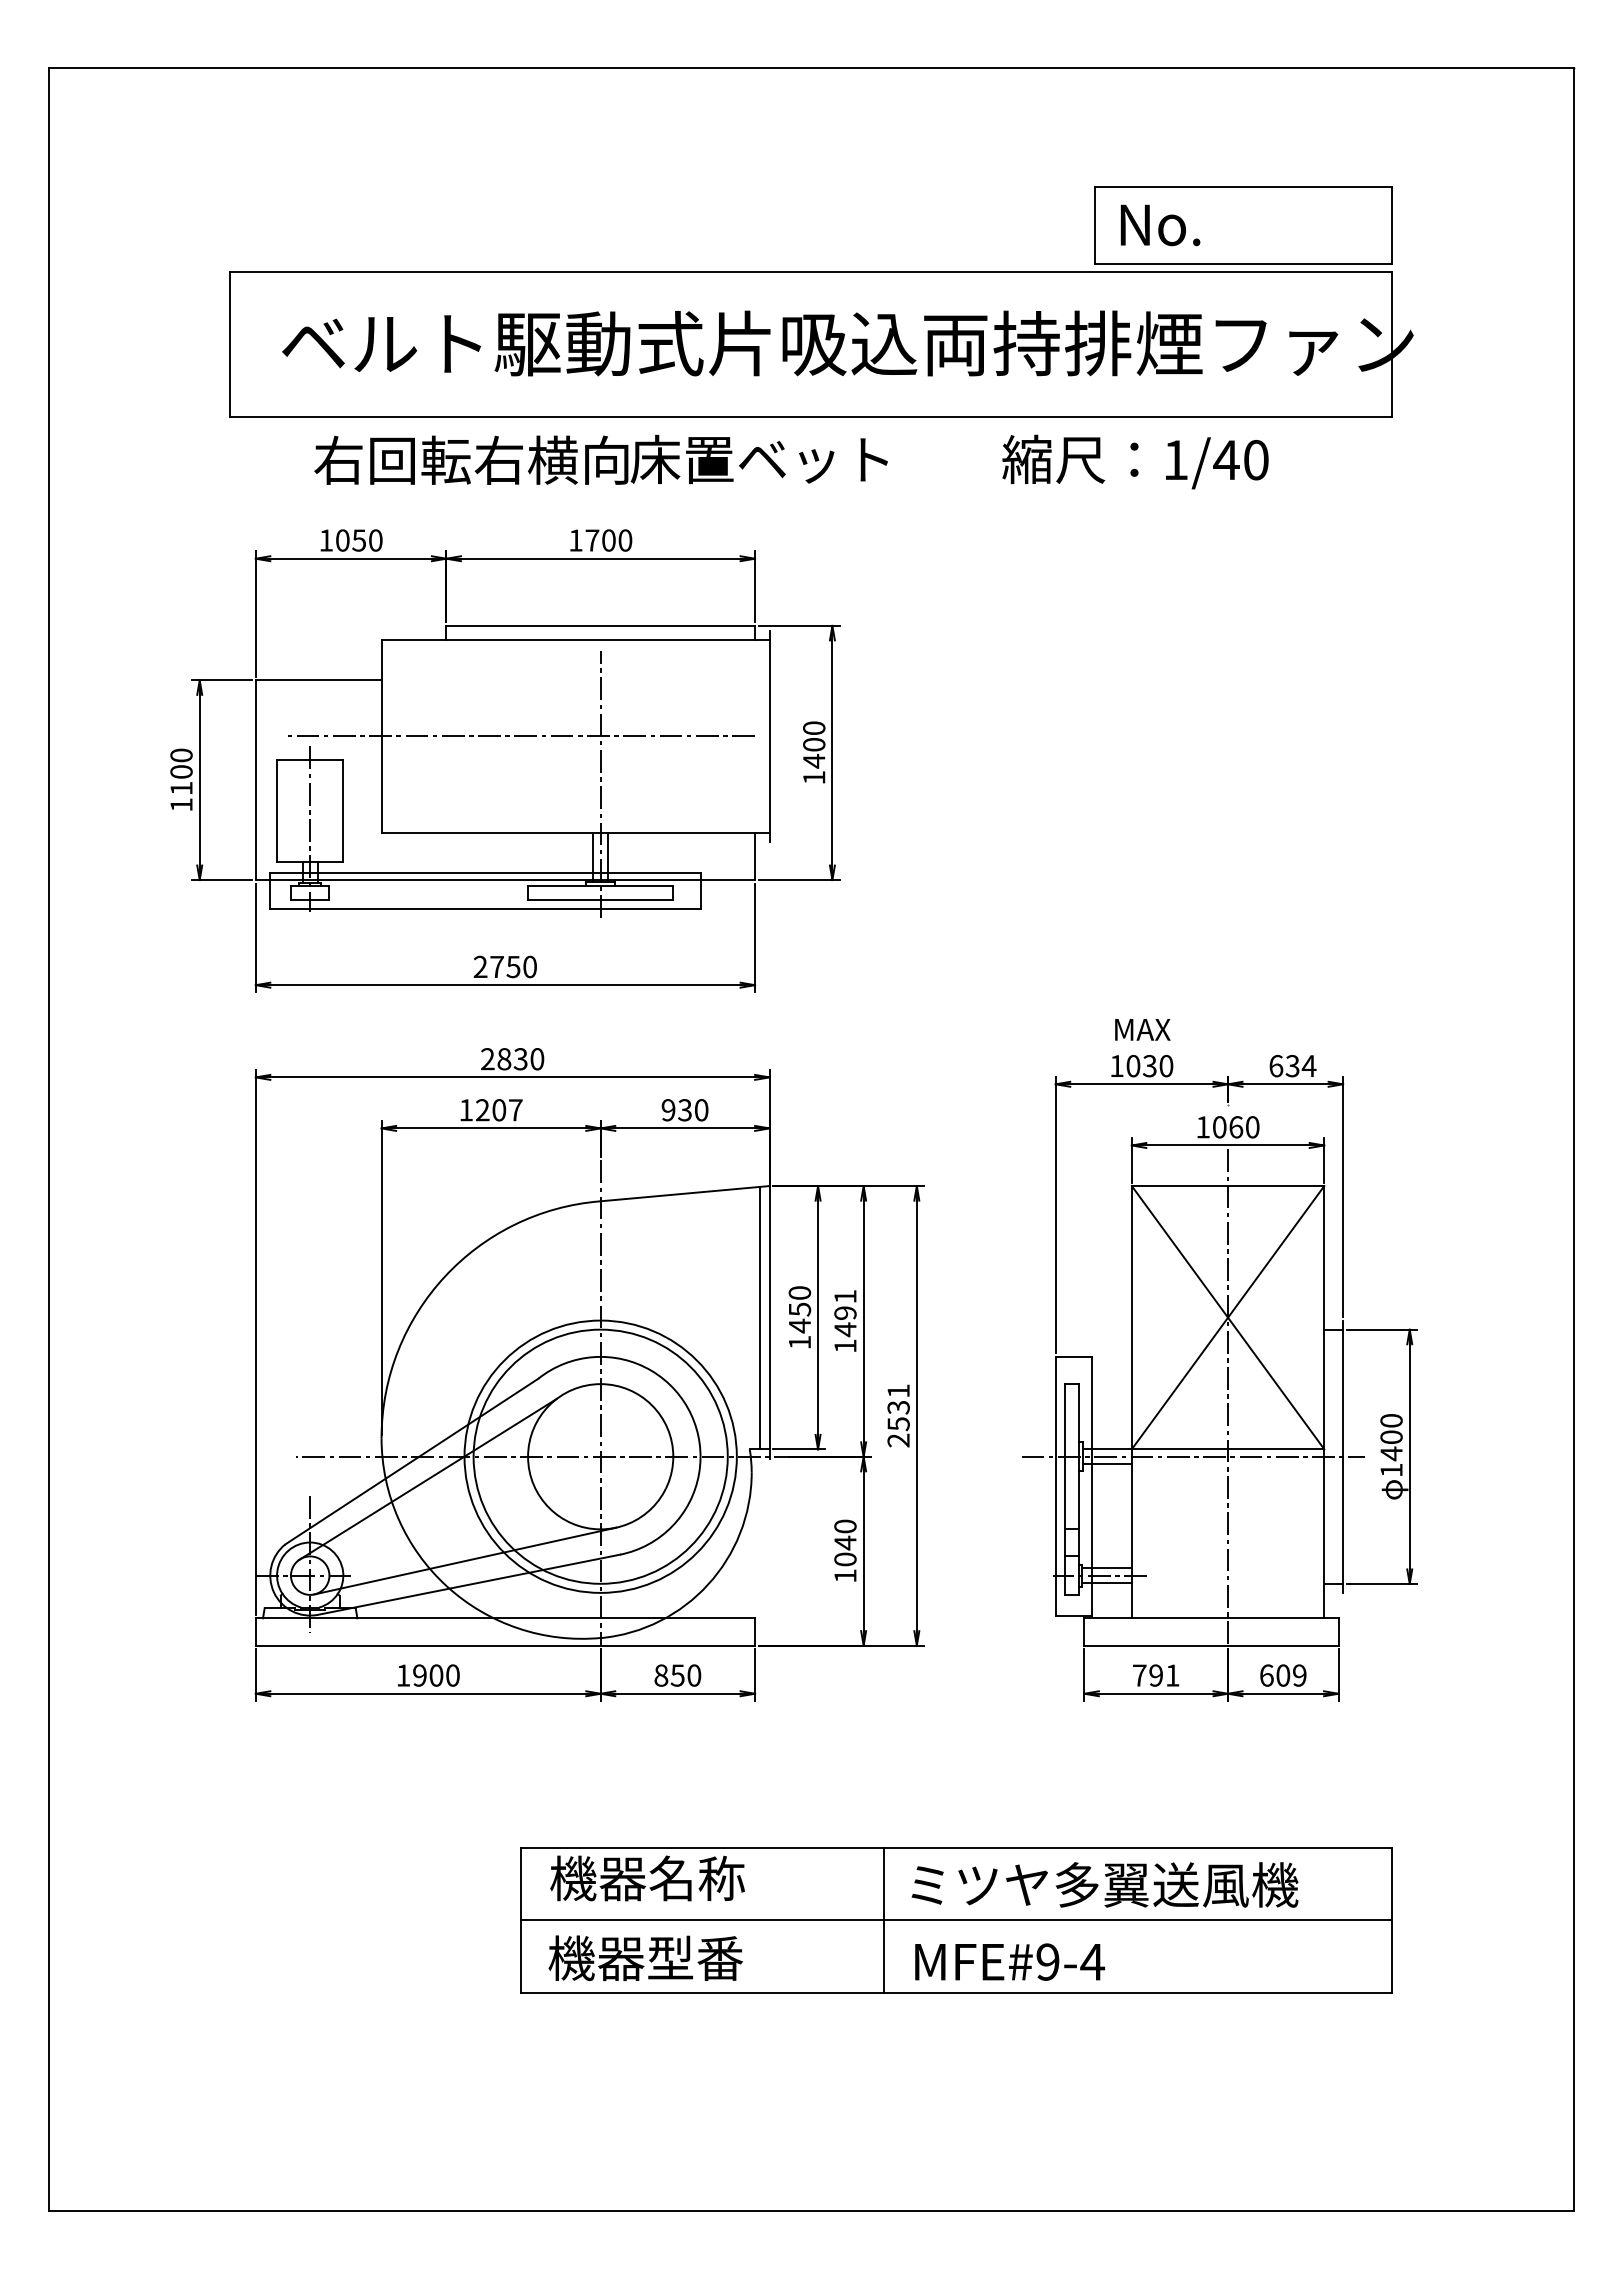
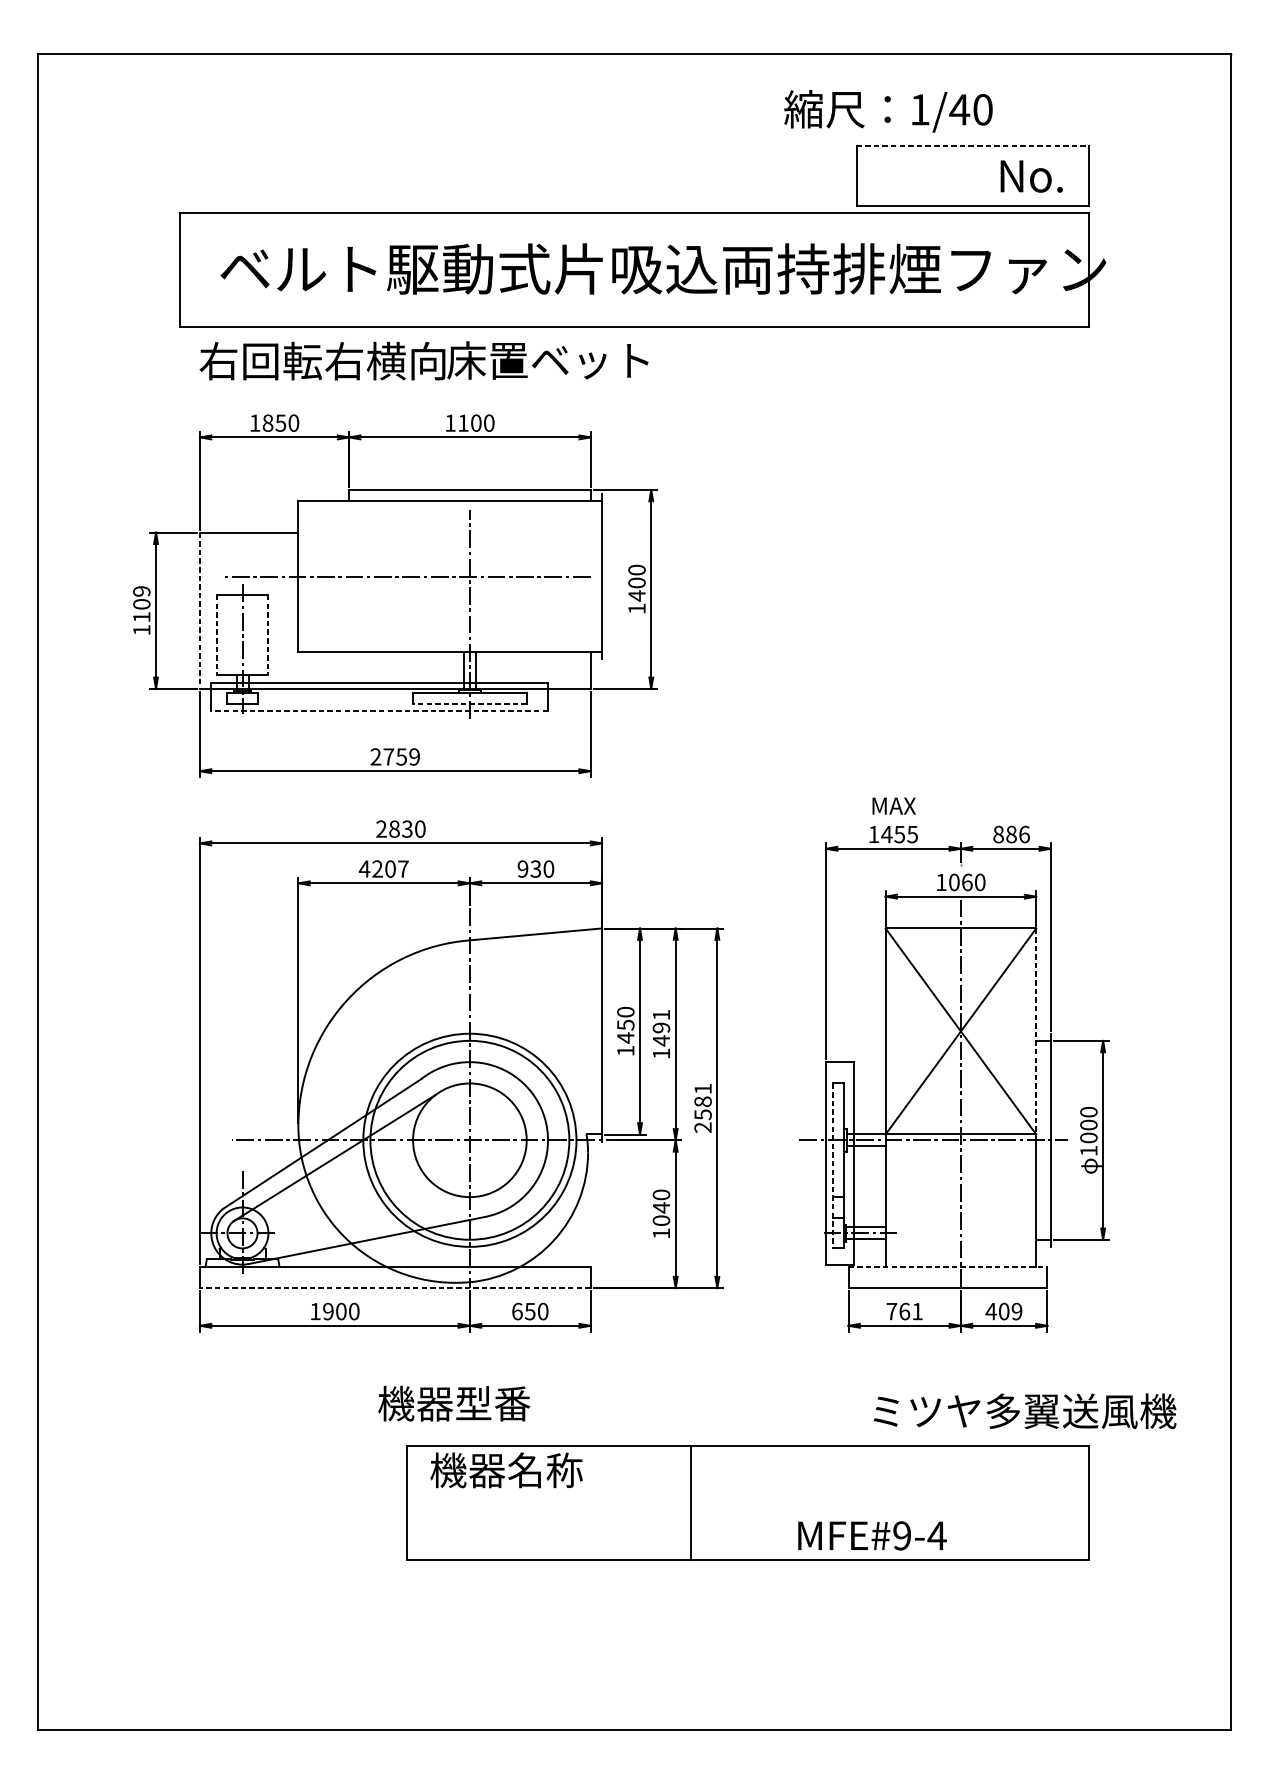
line: (1243, 186) -> (973, 146), solid -> dashed
text: (1160, 225) -> (1031, 176), moved
text: (600, 459) -> (423, 360), moved
text: (1135, 461) -> (888, 110), moved
text: (342, 540) -> (267, 423), 1050 -> 1850
text: (592, 540) -> (463, 423), 1700 -> 1100
text: (181, 755) -> (141, 591), 1100 -> 1109
line: (255, 780) -> (199, 611), solid -> dashed
line: (277, 811) -> (216, 635), solid -> dashed
line: (343, 811) -> (268, 635), solid -> dashed
line: (600, 899) -> (469, 704), solid -> dashed
line: (484, 908) -> (378, 711), solid -> dashed
text: (529, 966) -> (414, 756), 2750 -> 2759
text: (1149, 1065) -> (899, 834), 1030 -> 1455
text: (1292, 1065) -> (1011, 834), 634 -> 886
text: (465, 1110) -> (364, 869), 1207 -> 4207
line: (760, 1317) -> (594, 1031), removed
line: (1324, 1320) -> (1036, 1033), solid -> dashed
text: (898, 1407) -> (702, 1101), 2531 -> 2581
text: (1391, 1453) -> (1088, 1137), 1400 -> 1000
line: (1064, 1490) -> (832, 1166), solid -> dashed
line: (465, 1560) -> (364, 1221), removed
line: (1212, 1618) -> (948, 1266), solid -> dashed
line: (505, 1645) -> (395, 1288), solid -> dashed
text: (661, 1675) -> (517, 1311), 850 -> 650
text: (1156, 1675) -> (904, 1311), 791 -> 761
text: (1266, 1675) -> (991, 1311), 609 -> 409
text: (1104, 1884) -> (1024, 1410), moved
line: (955, 1920) -> (747, 1503), removed
text: (645, 1957) -> (454, 1403), moved
text: (1009, 1961) -> (872, 1535), moved

